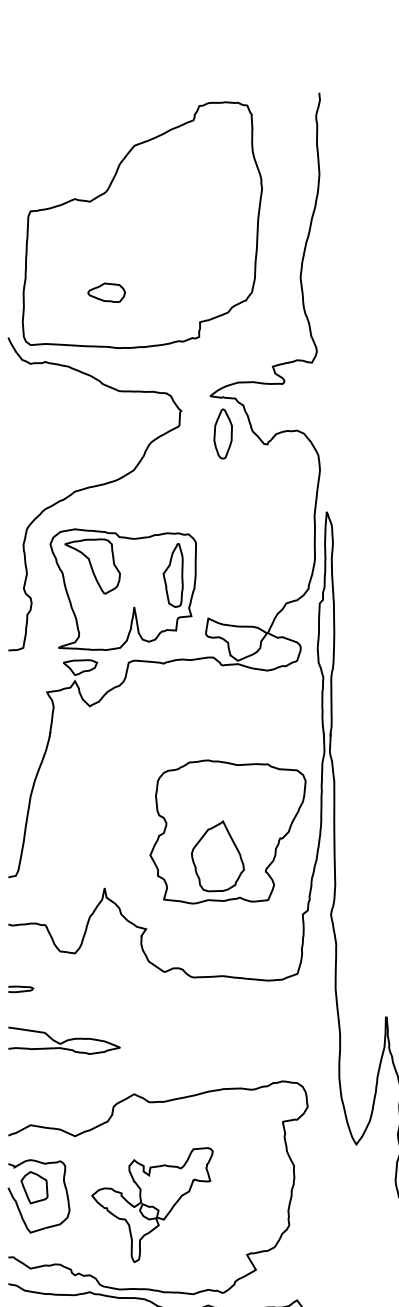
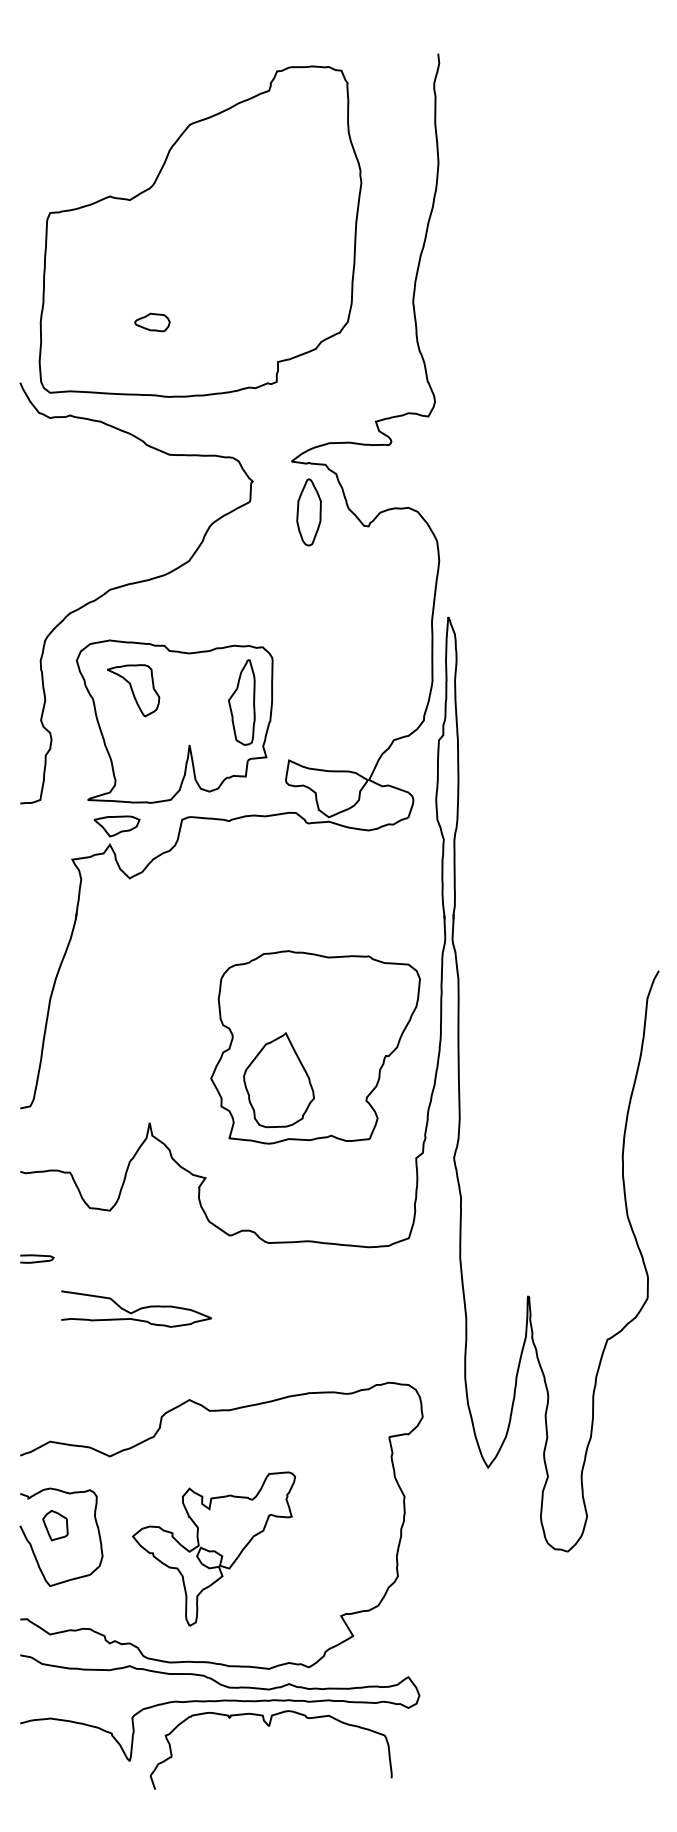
part: (106, 292) -> (152, 322), size x0.7
part: (92, 566) -> (133, 690), size x0.7
part: (217, 856) -> (278, 1080), moved
curve: (64, 1041) -> (136, 1309), moved
part: (34, 1187) -> (55, 1525), size x0.7

